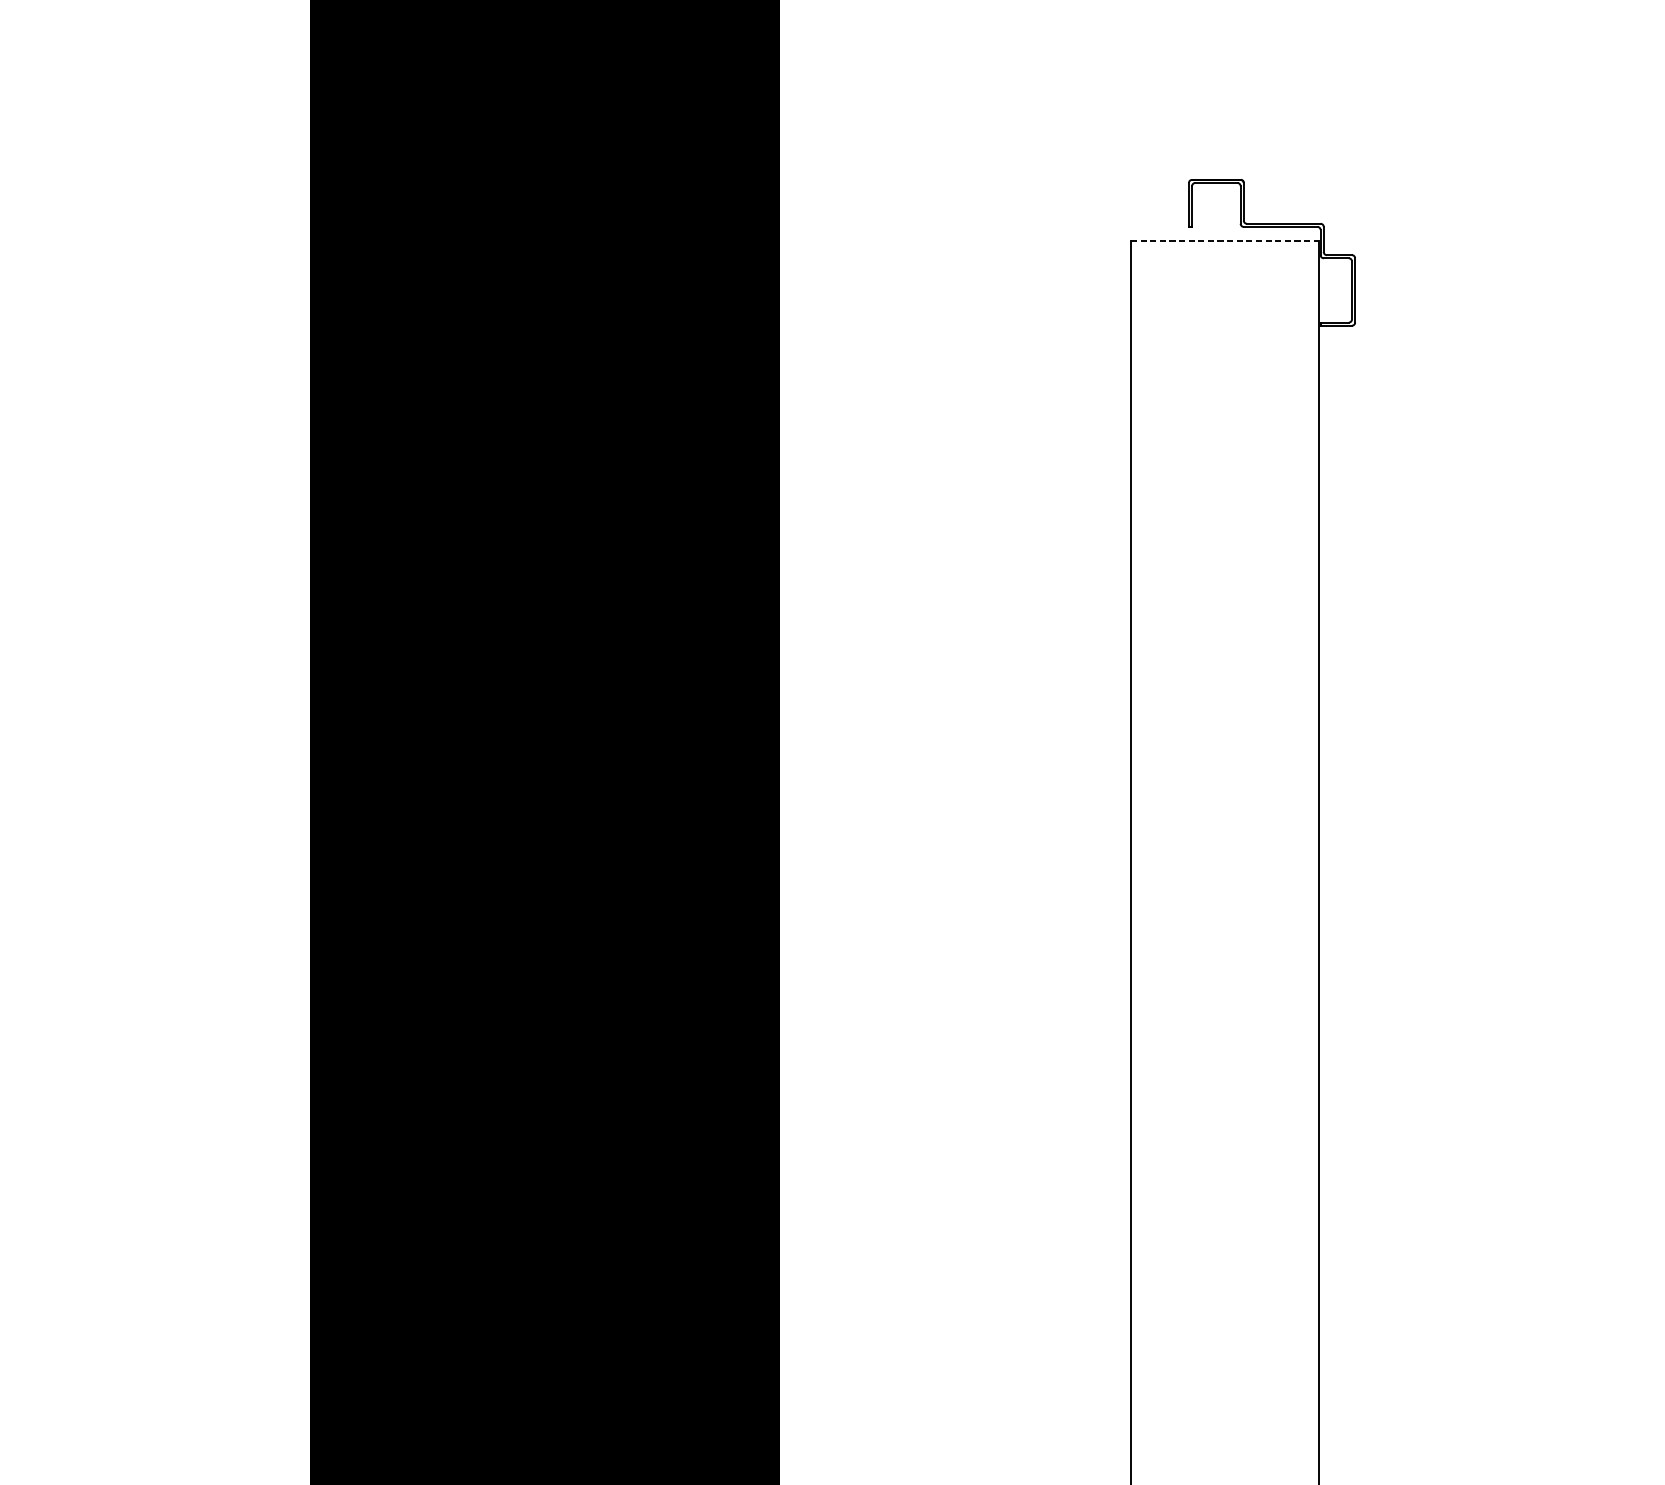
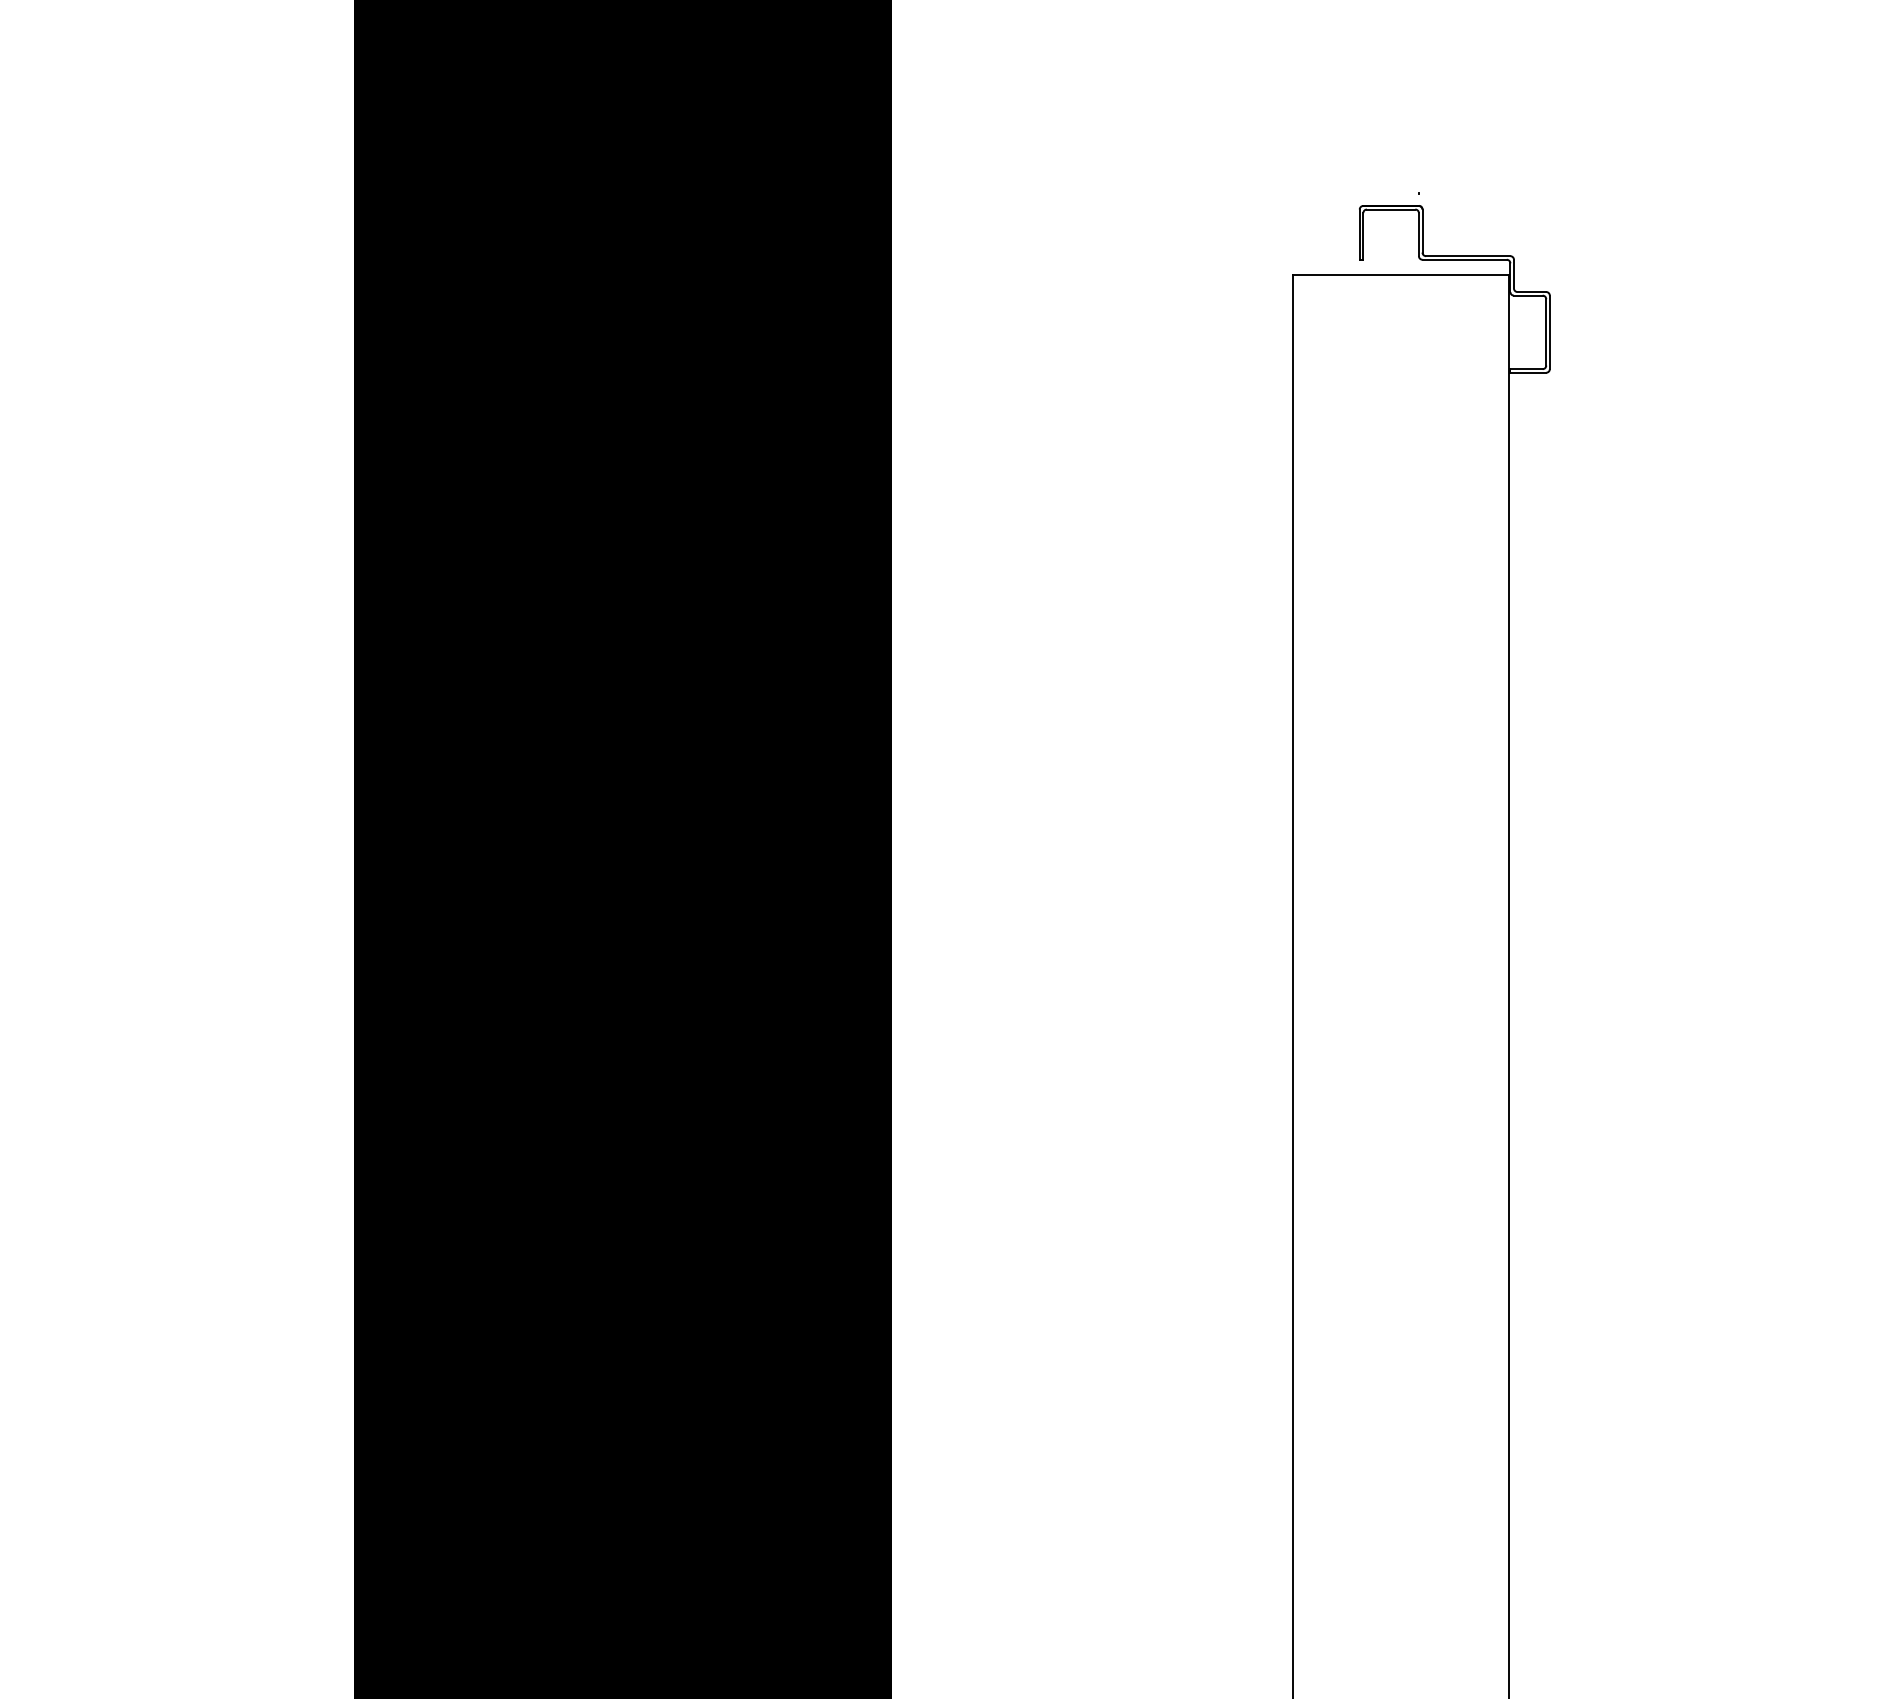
line: (1224, 240) -> (1400, 275), dashed -> solid

